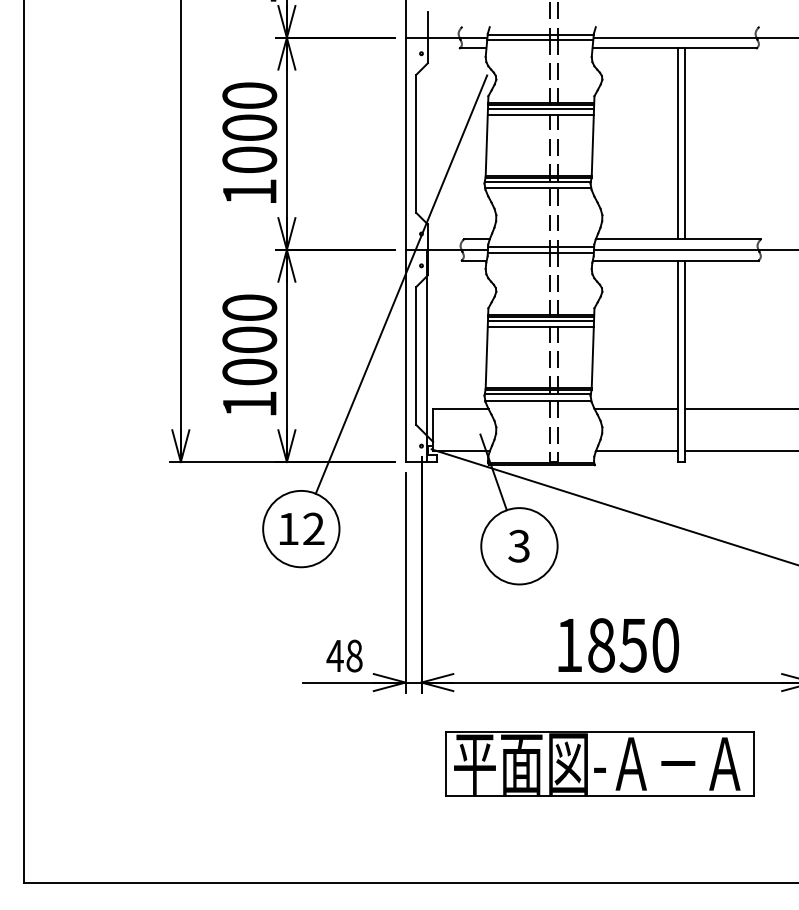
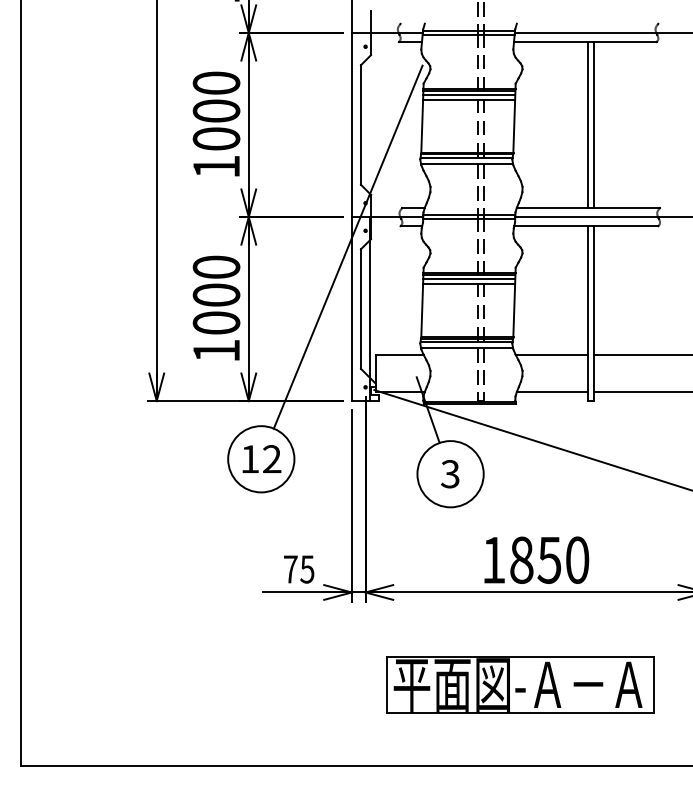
text: (344, 655) -> (298, 568), 48 -> 75
part: (599, 763) -> (520, 684), moved

